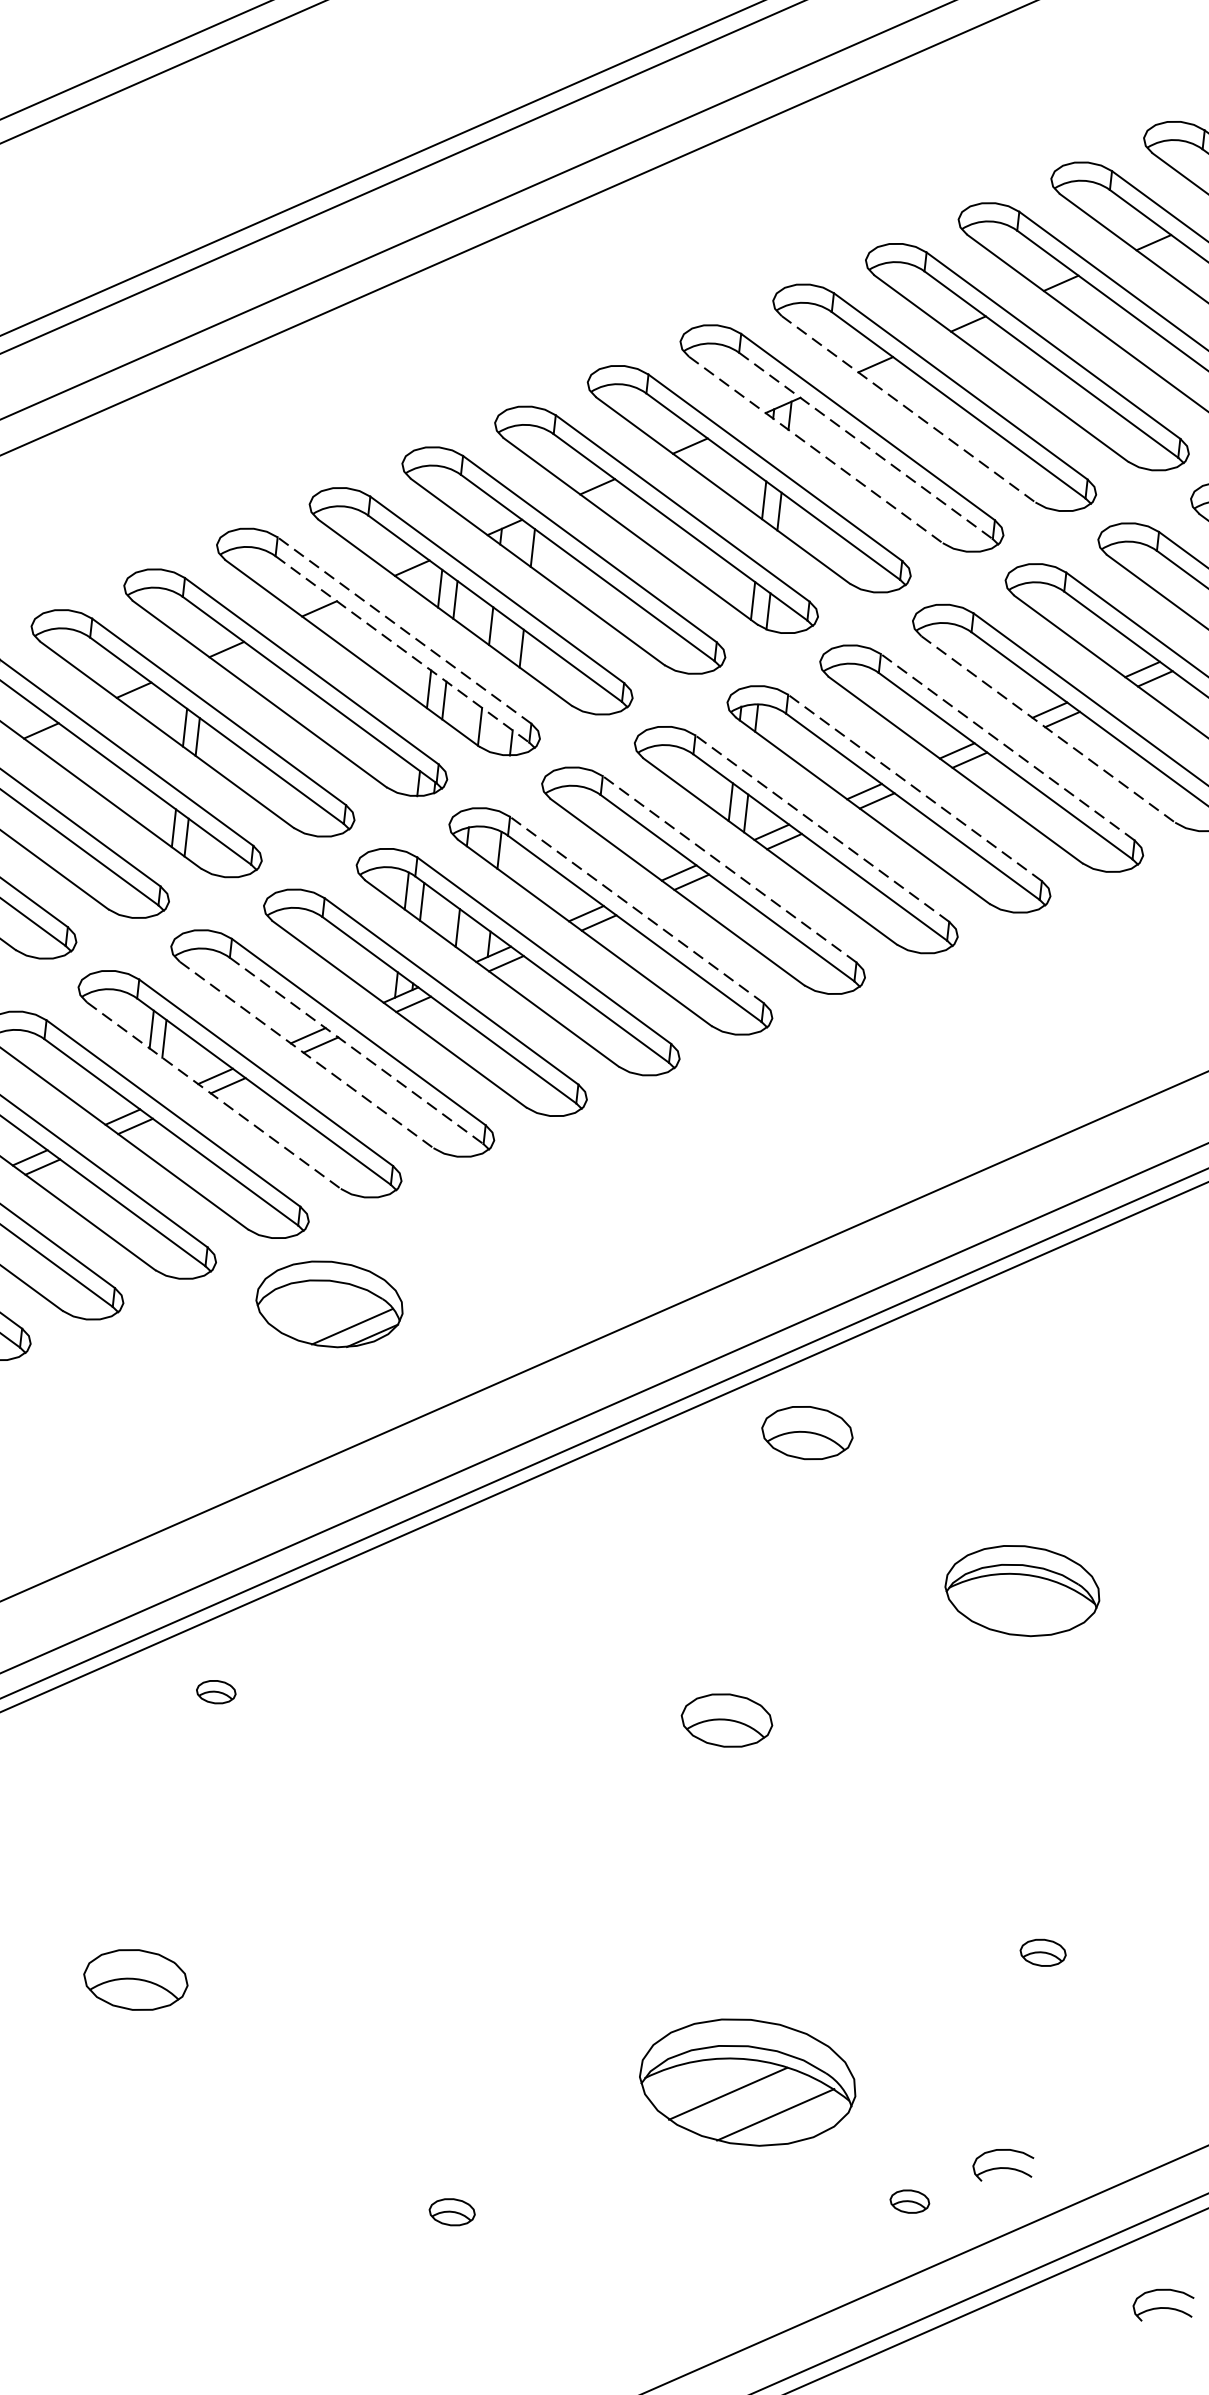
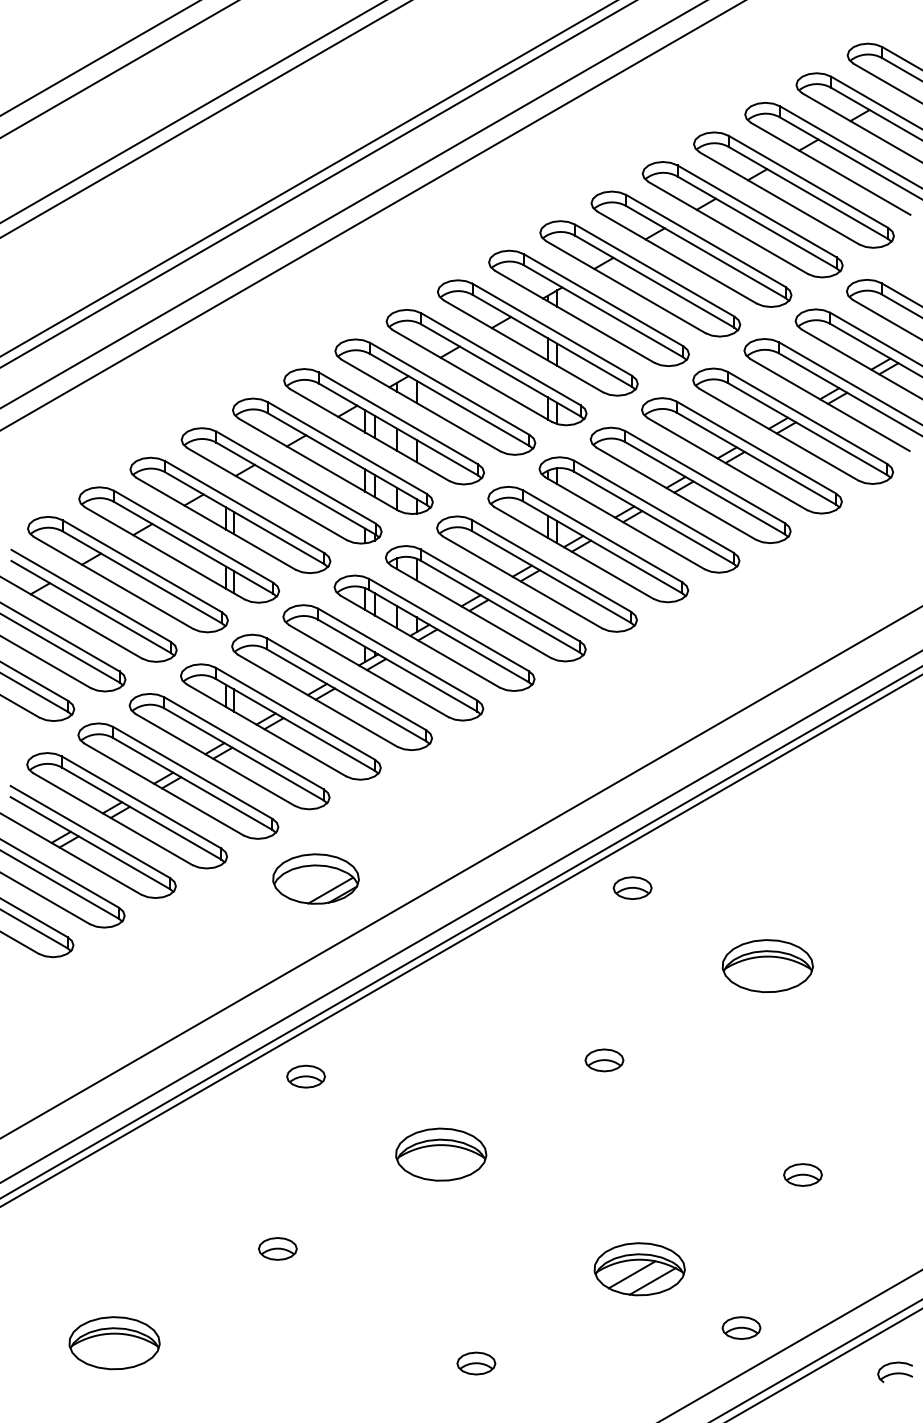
line: (907, 409) -> (625, 287), dashed -> solid
line: (865, 446) -> (603, 311), dashed -> solid
line: (815, 449) -> (574, 316), dashed -> solid
line: (404, 631) -> (347, 448), dashed -> solid
line: (402, 650) -> (347, 459), dashed -> solid
line: (1048, 729) -> (727, 464), dashed -> solid
line: (1008, 747) -> (705, 477), dashed -> solid
line: (914, 787) -> (653, 506), dashed -> solid
line: (822, 828) -> (602, 536), dashed -> solid
line: (729, 868) -> (551, 565), dashed -> solid
line: (637, 910) -> (500, 595), dashed -> solid
line: (356, 1051) -> (346, 695), dashed -> solid
line: (306, 1054) -> (317, 700), dashed -> solid
line: (214, 1095) -> (266, 730), dashed -> solid
part: (328, 1303) -> (315, 878), moved
part: (807, 1431) -> (632, 887), size x0.71
part: (215, 1691) -> (305, 1076), size x1.67
part: (727, 1720) -> (604, 1060), size x0.71
part: (432, 1850) -> (441, 1154), added
part: (1042, 1951) -> (802, 1174), size x1.43
part: (135, 1979) -> (277, 1248), size x0.62
part: (747, 2082) -> (639, 1269), size x0.71
part: (1001, 2166) -> (792, 1301), removed
part: (909, 2200) -> (741, 1327), size x1.67
part: (452, 2212) -> (476, 1363), size x1.43

